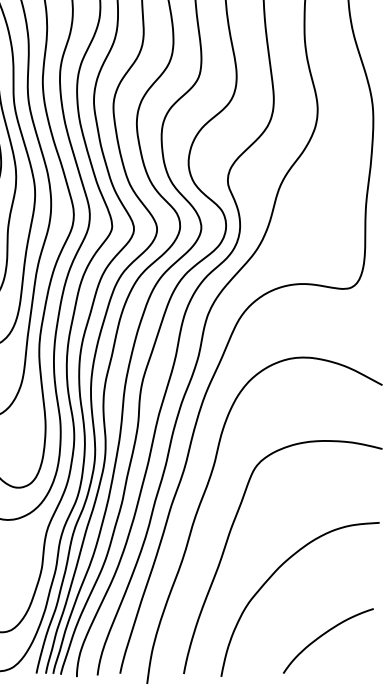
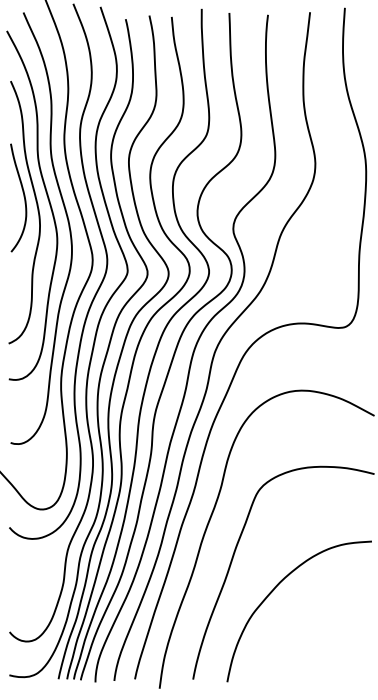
curve: (325, 634) -> (322, 643), removed

